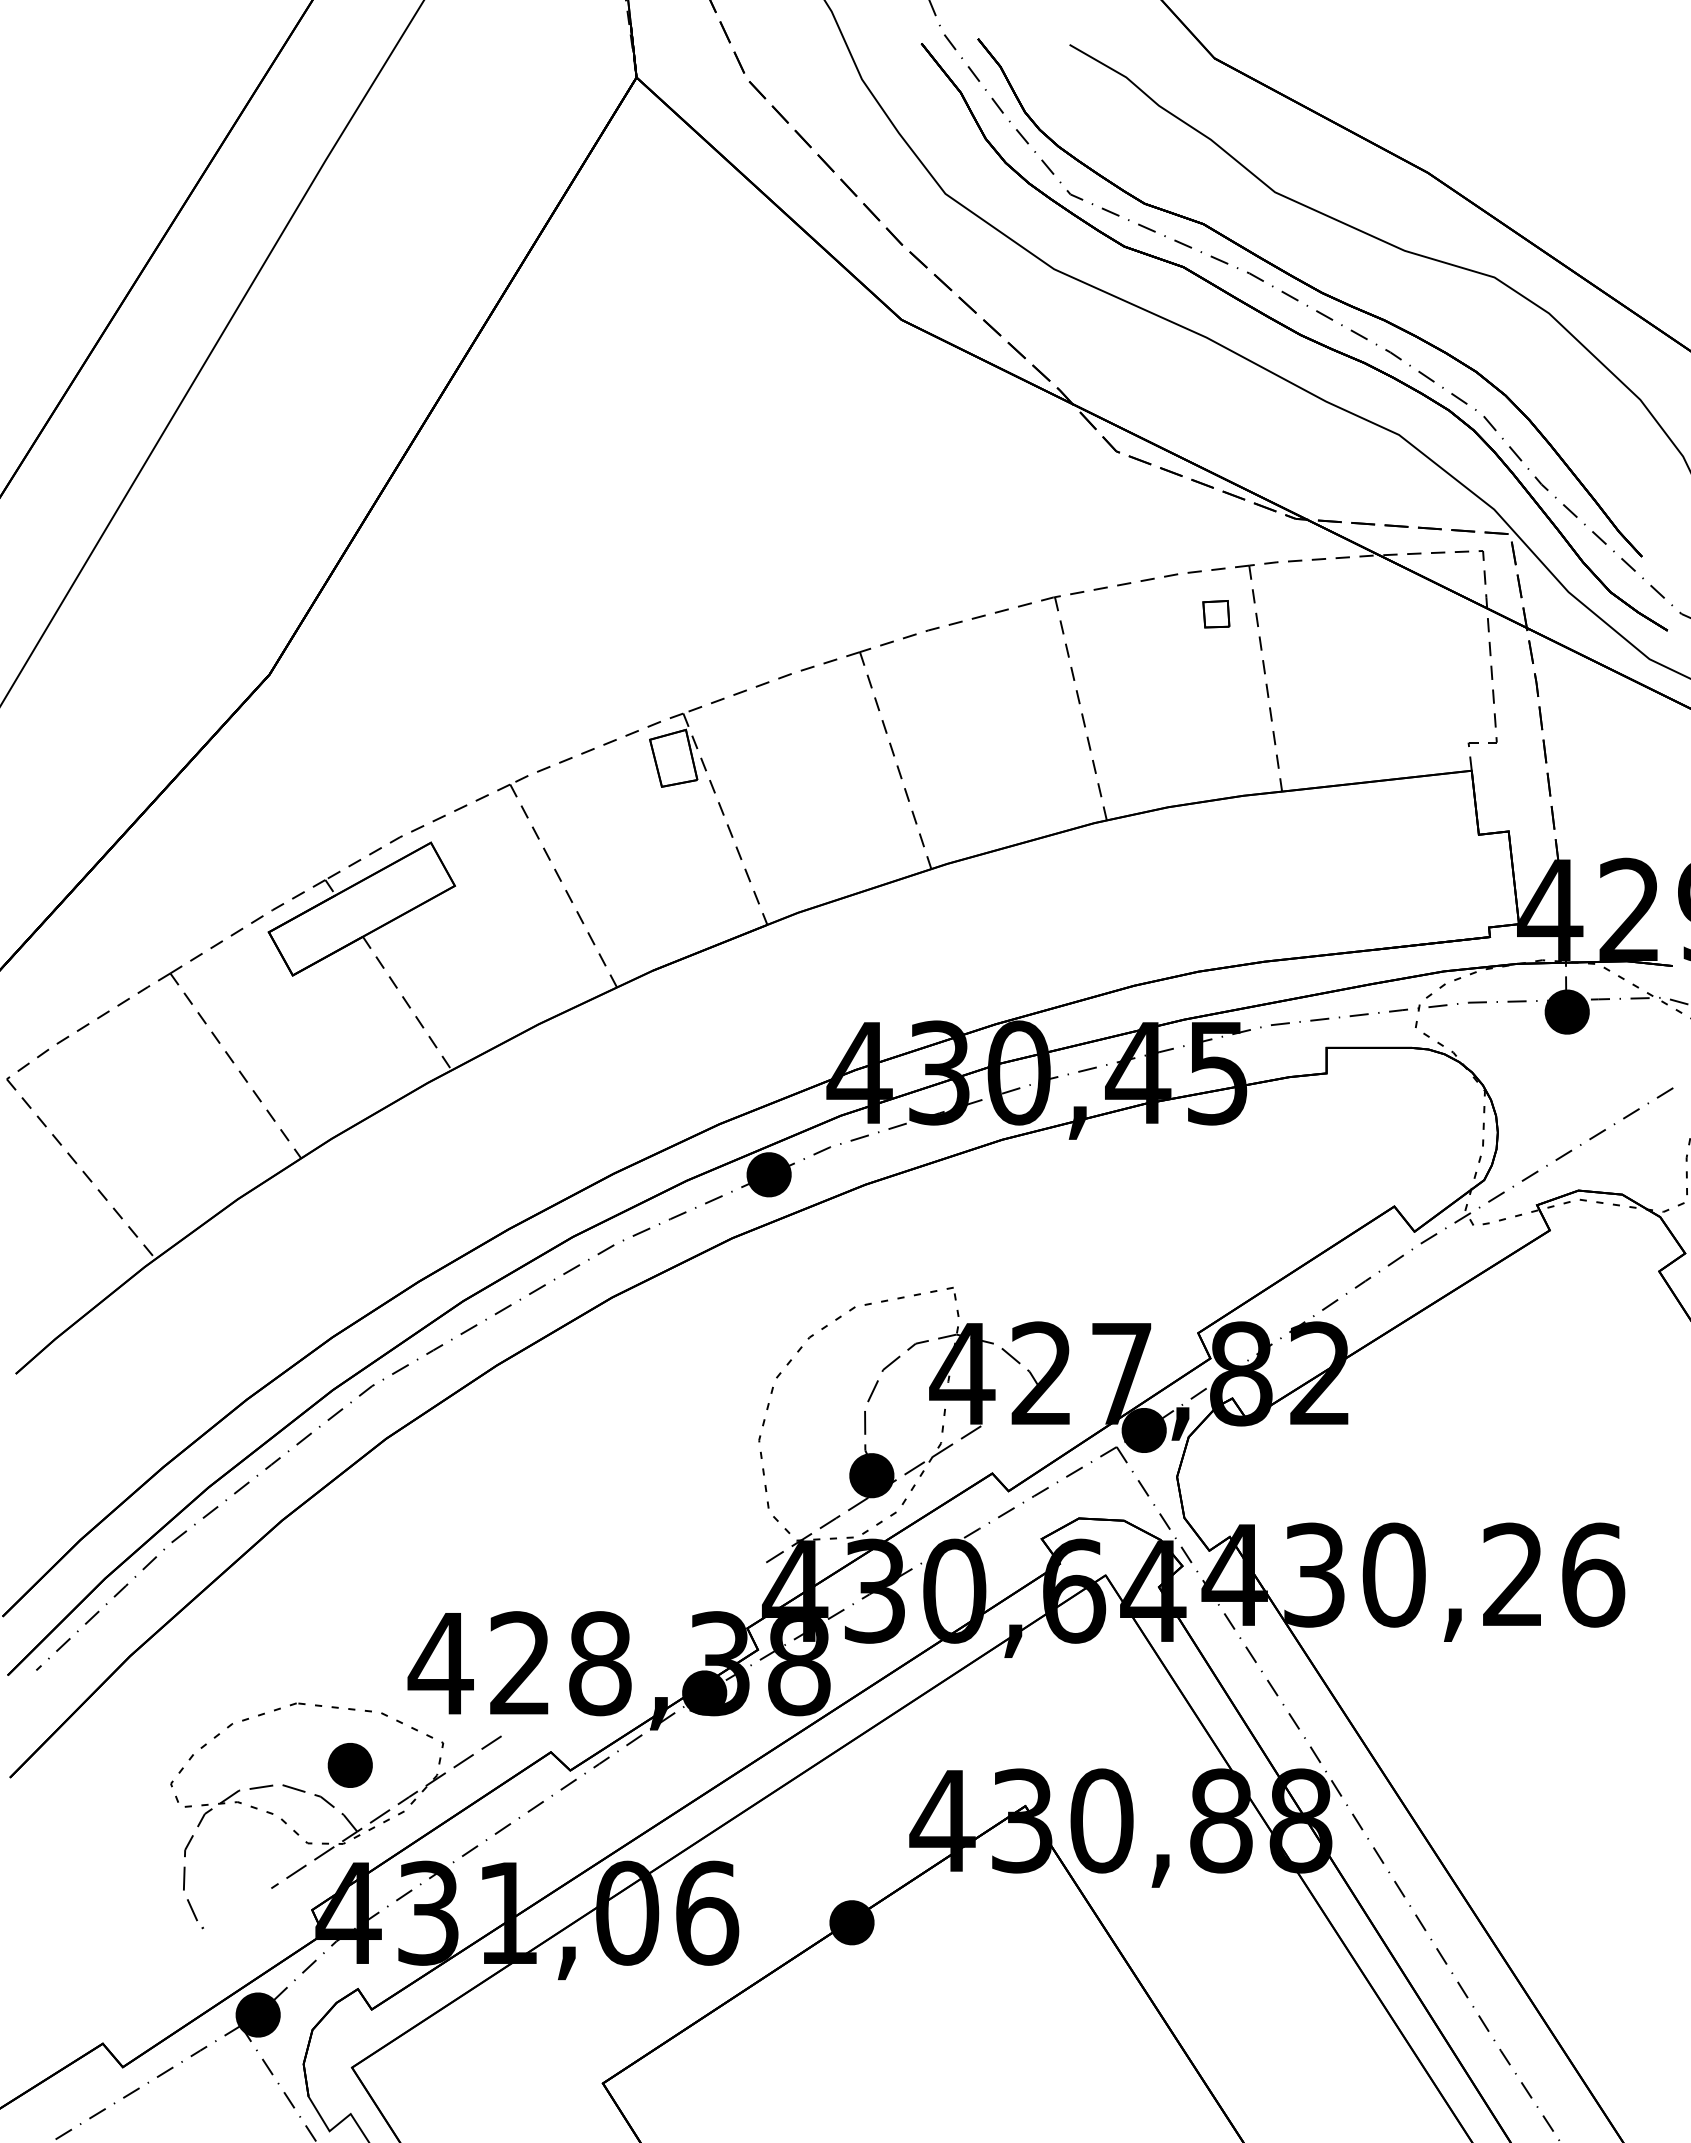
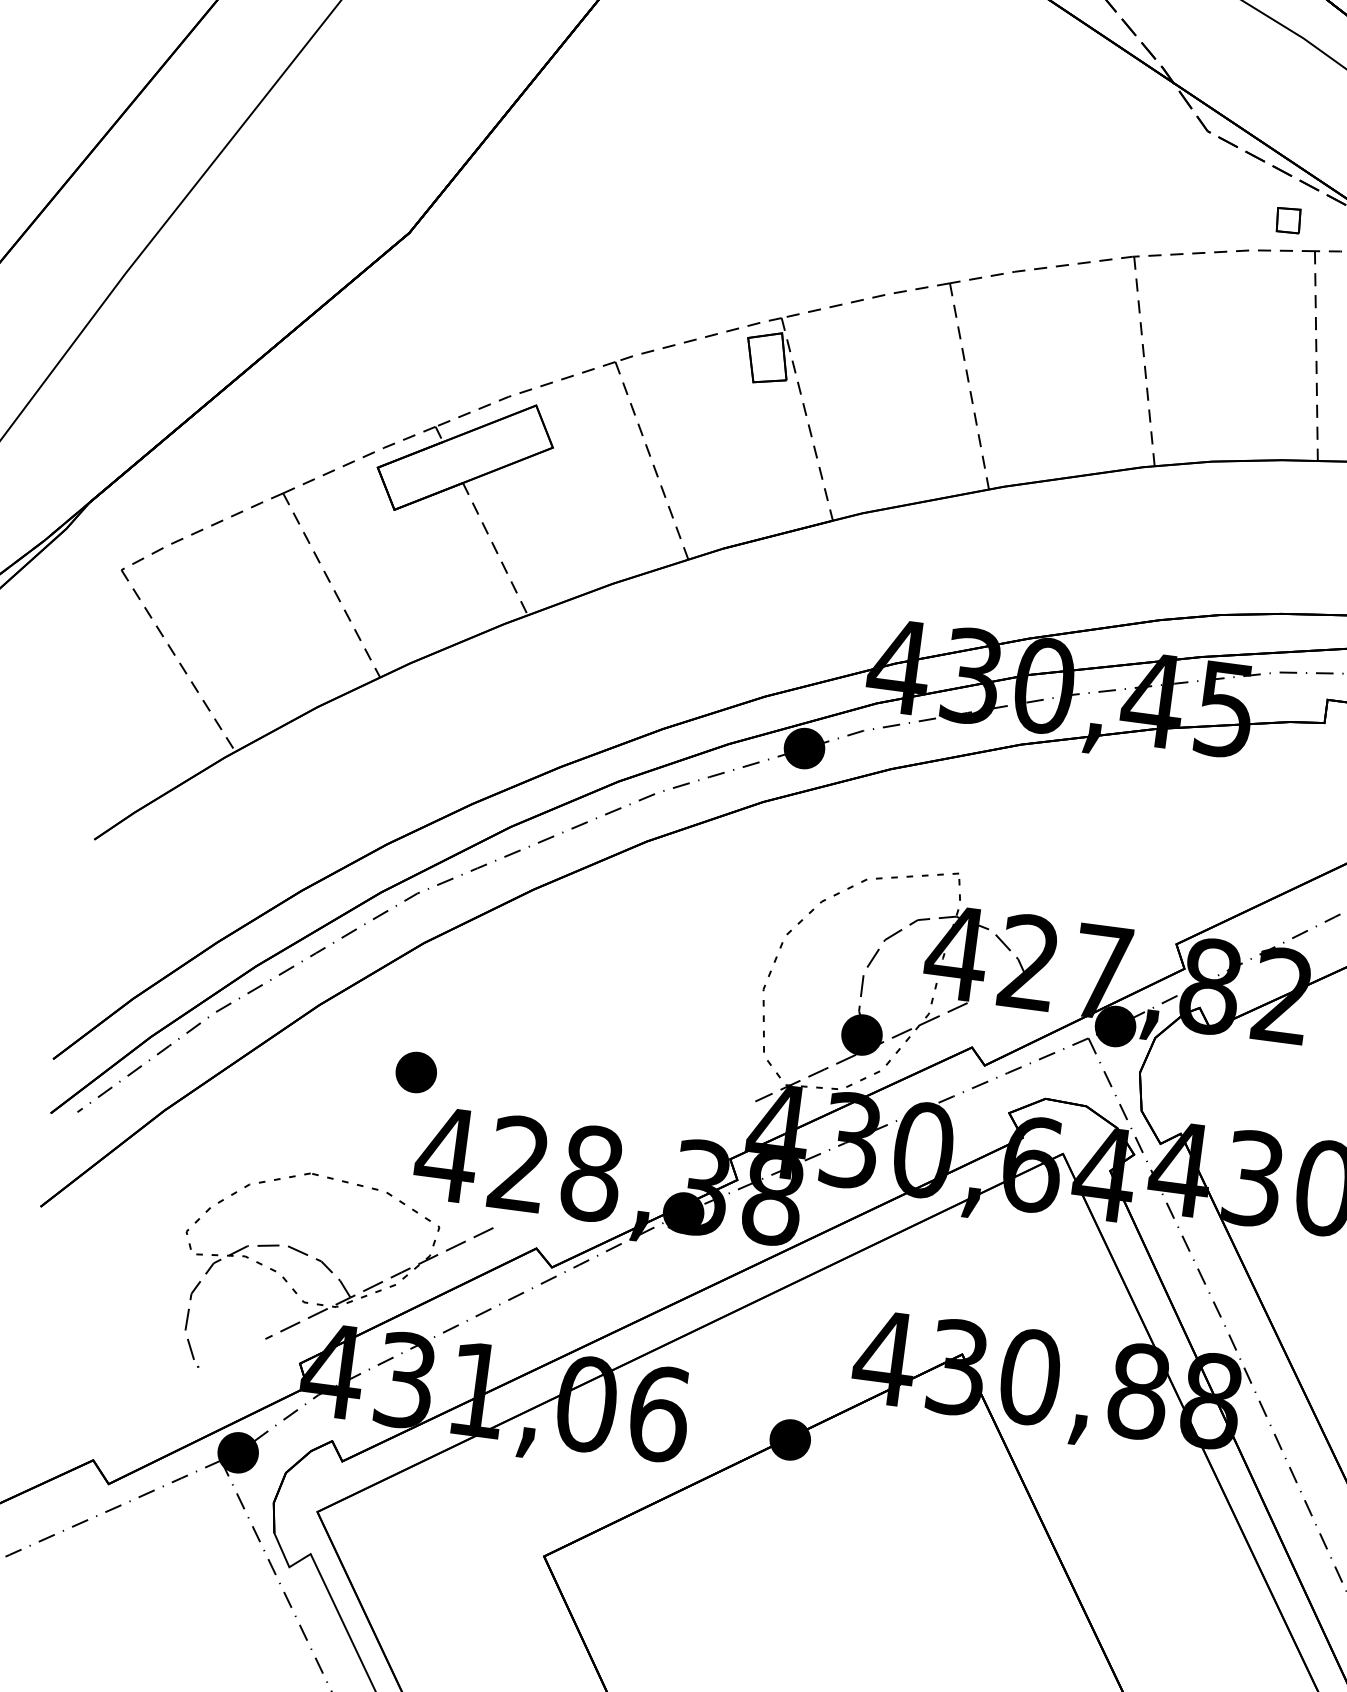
part: (1216, 614) -> (1288, 220), moved
part: (349, 1765) -> (415, 1072), moved

